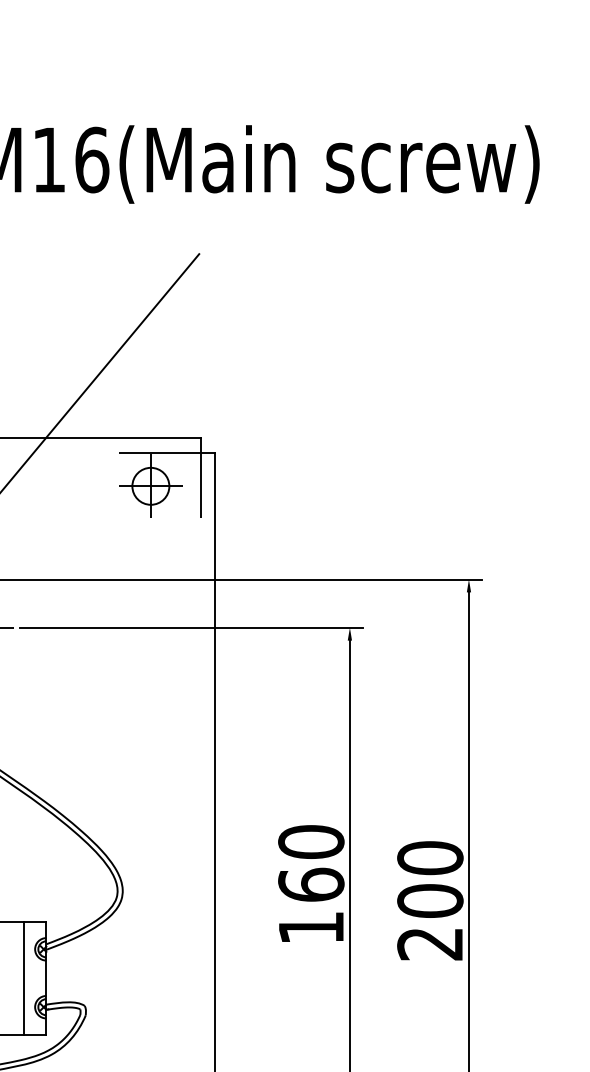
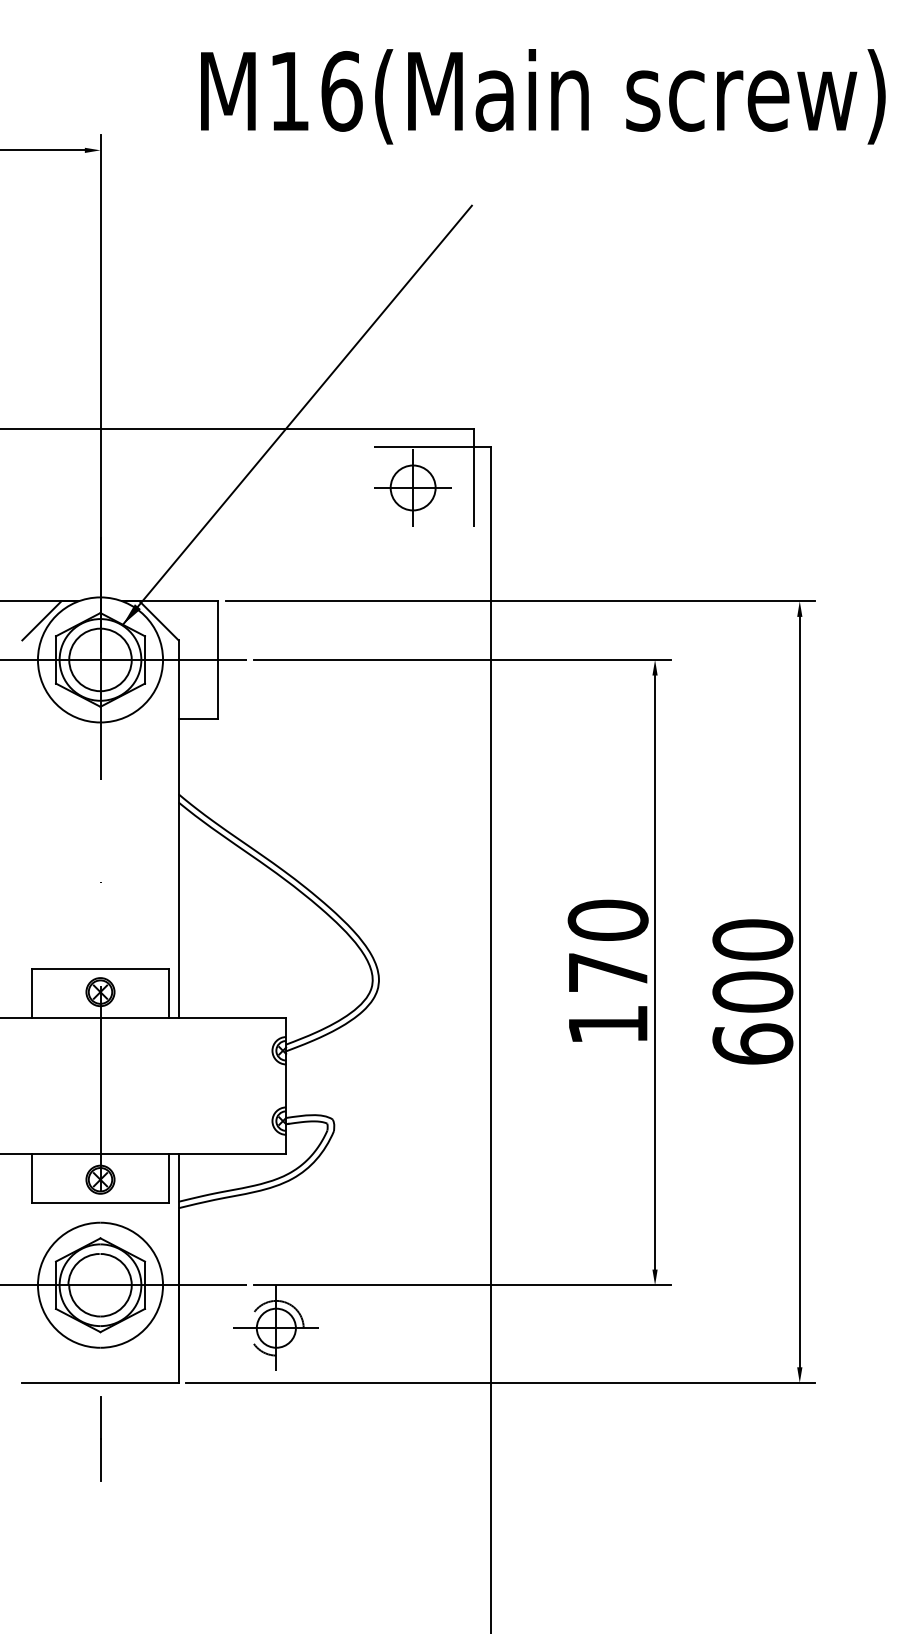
text: (310, 884) -> (607, 971), 160 -> 170
text: (430, 943) -> (752, 1043), 200 -> 600
line: (23, 977) -> (258, 1085), removed

